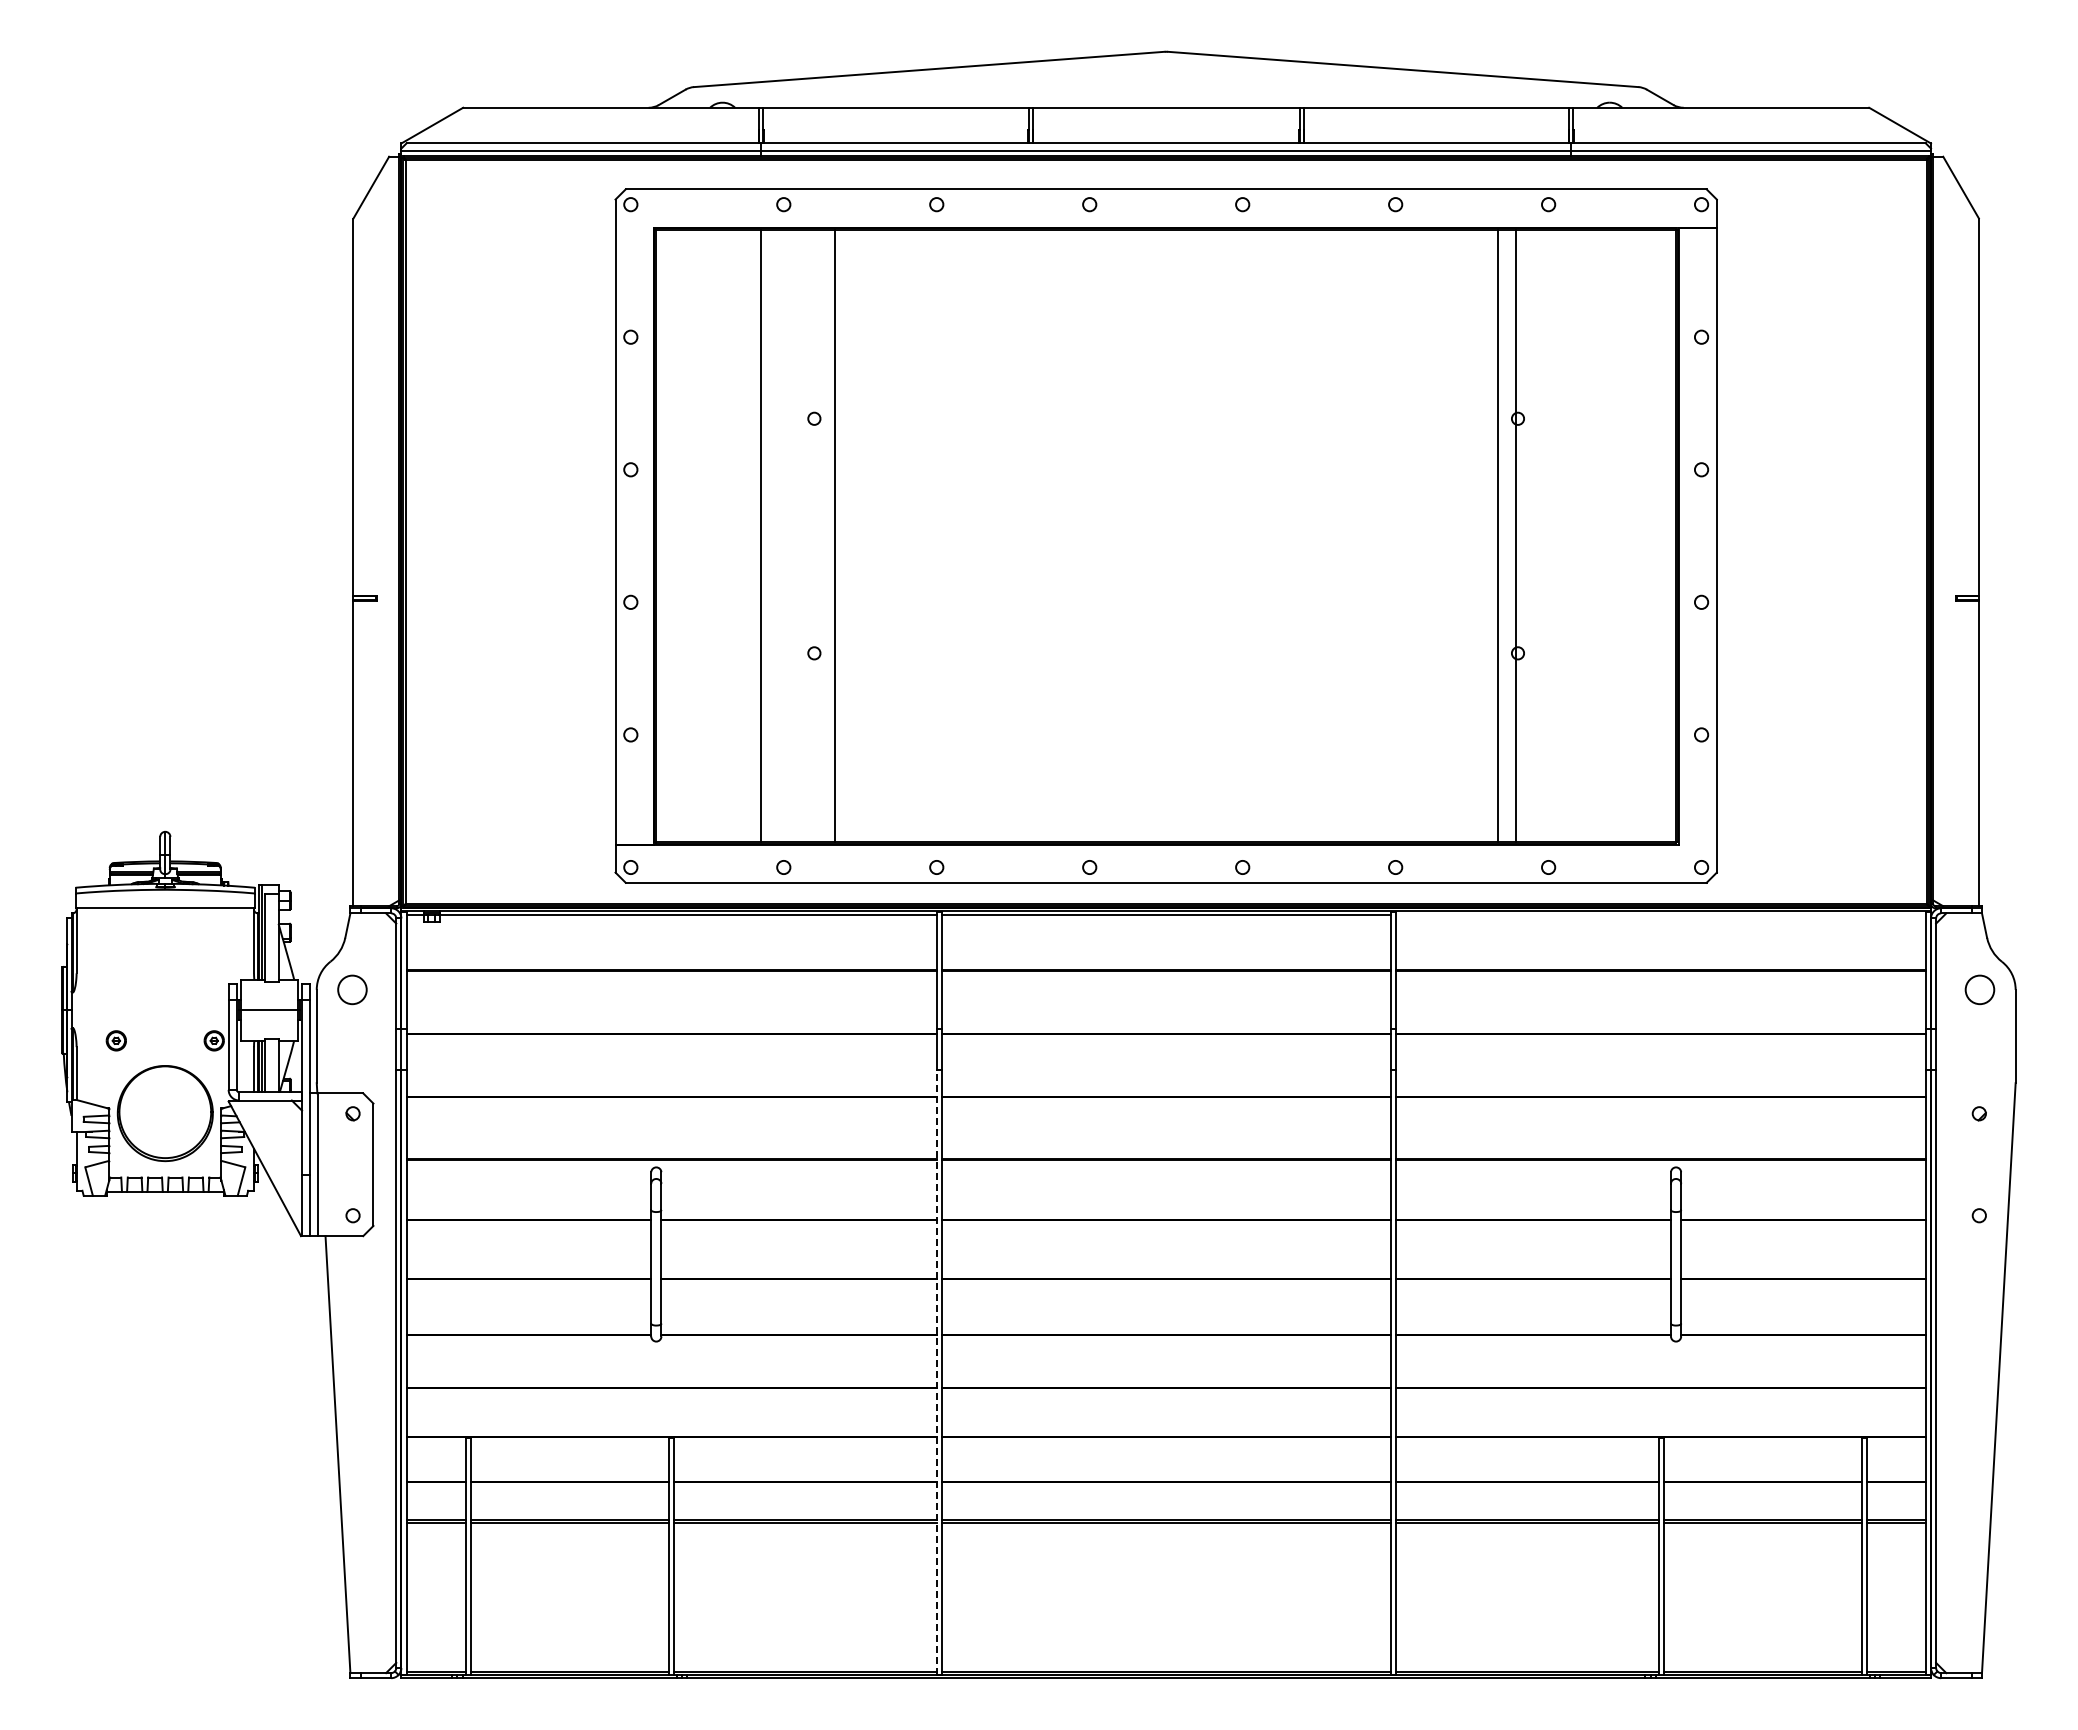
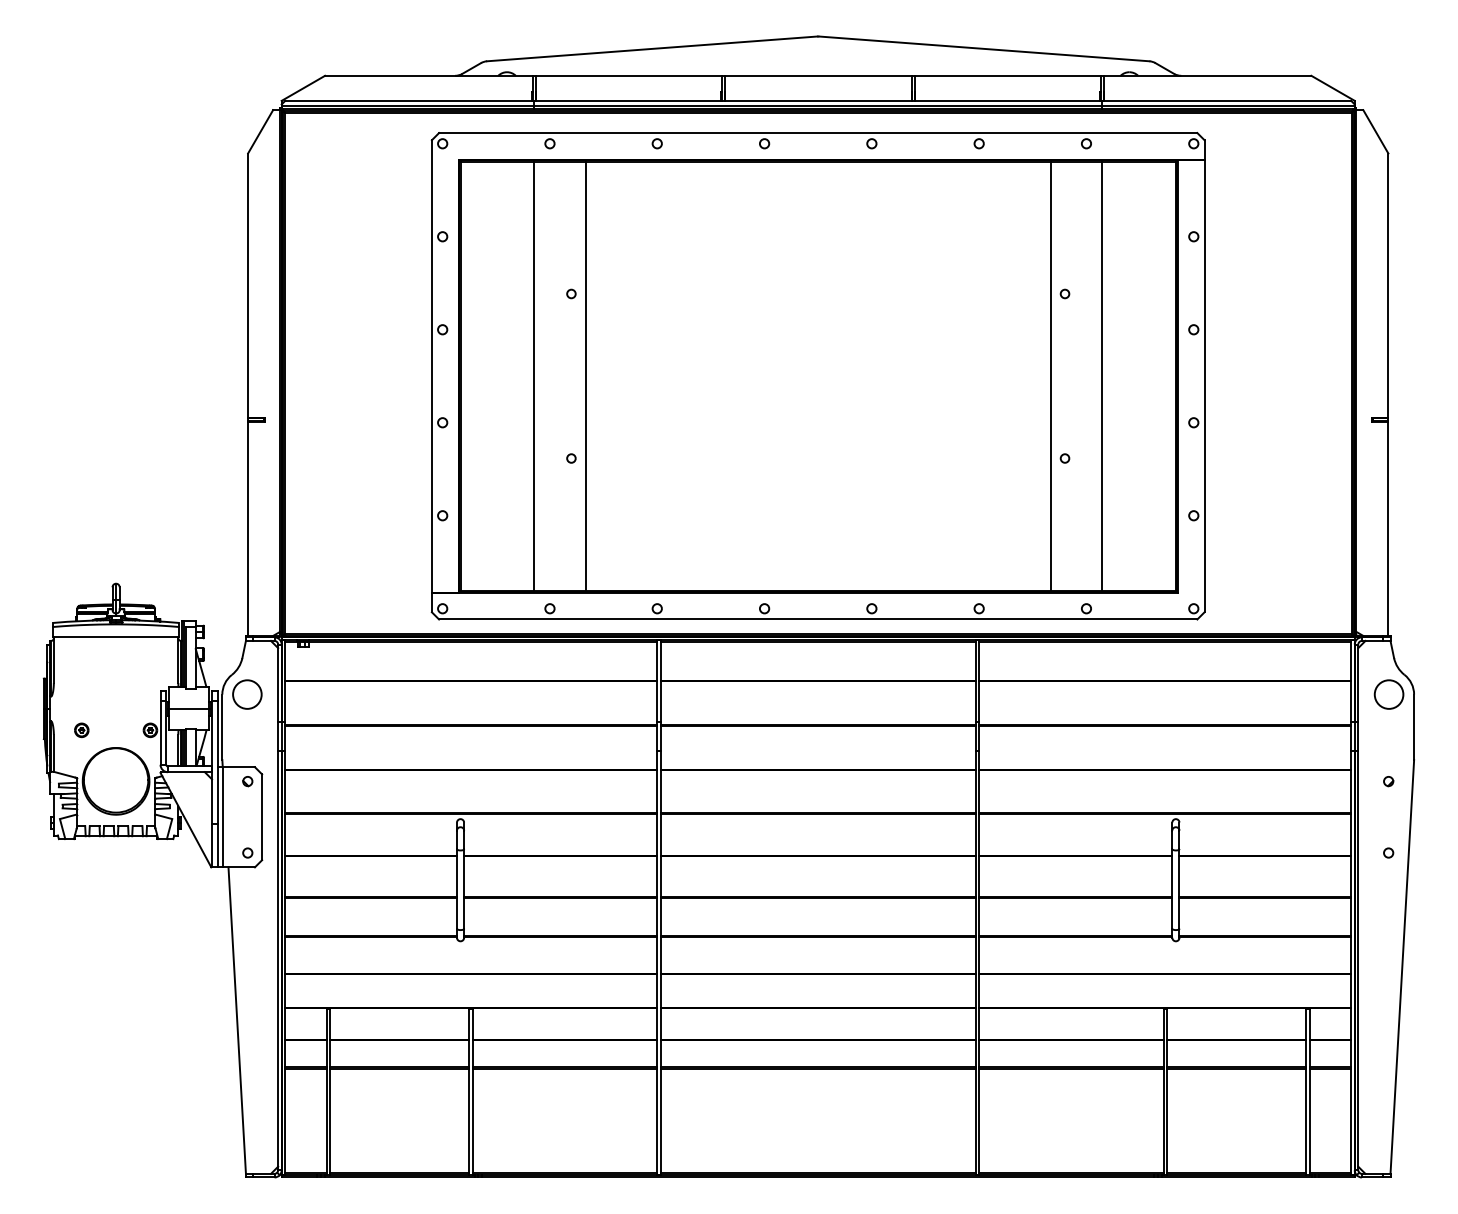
line: (1516, 536) -> (1102, 376), moved
line: (1660, 915) -> (1164, 642), added
circle: (352, 989) -> (247, 694), size x1.43
circle: (1979, 989) -> (1388, 694), size x1.43
line: (936, 1371) -> (657, 962), dashed -> solid

